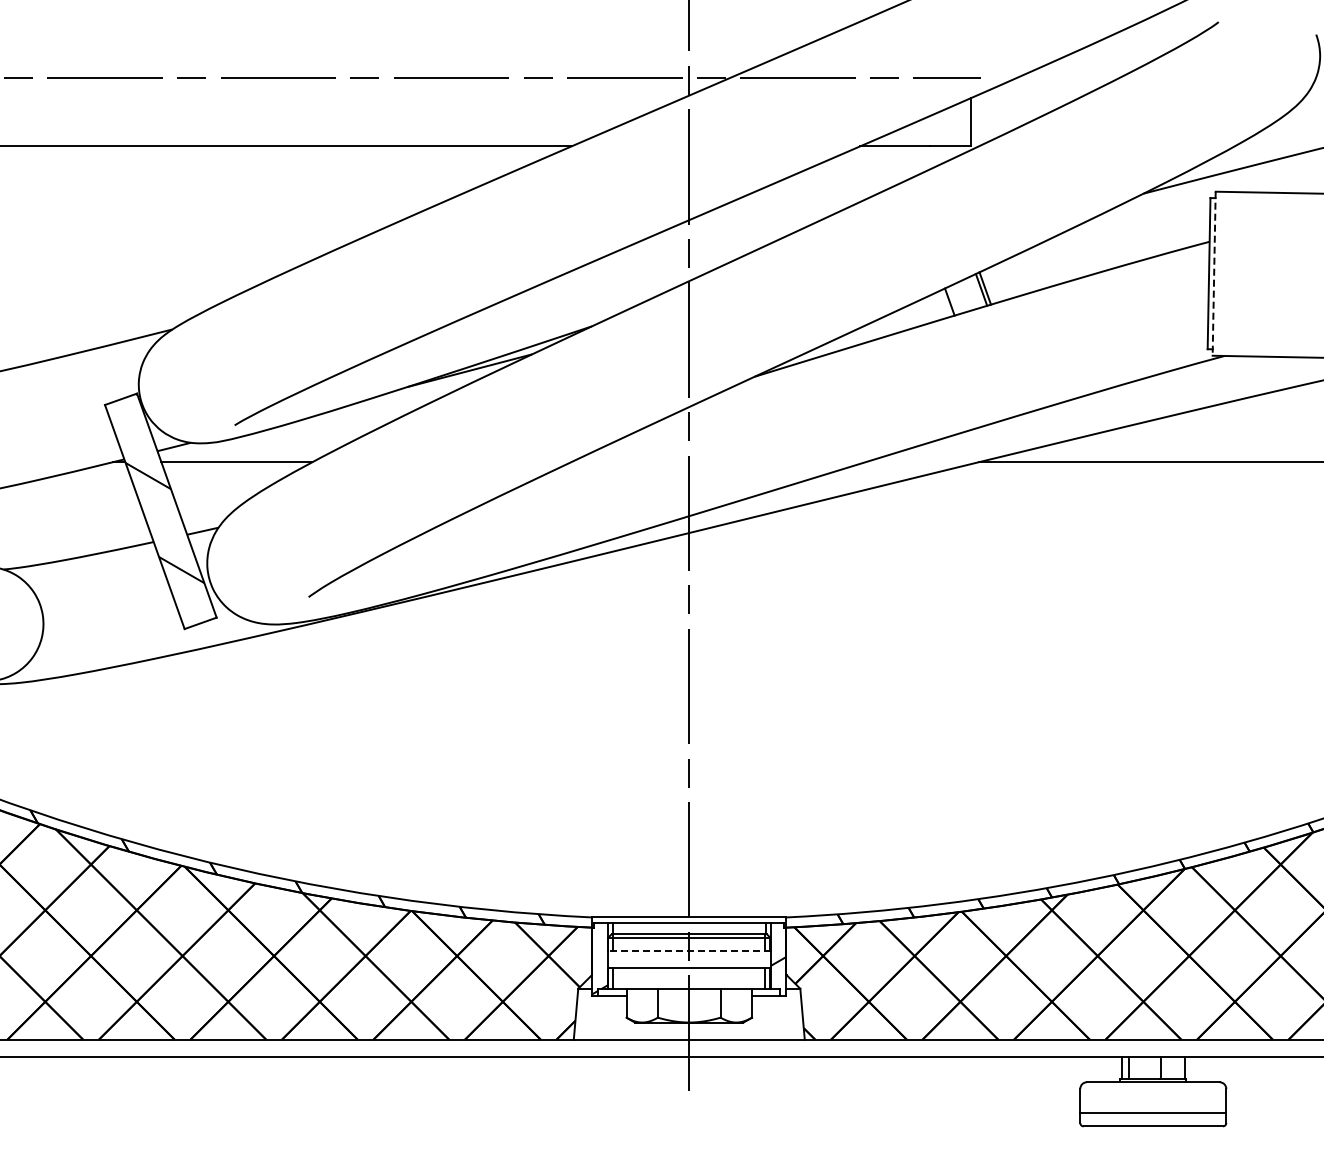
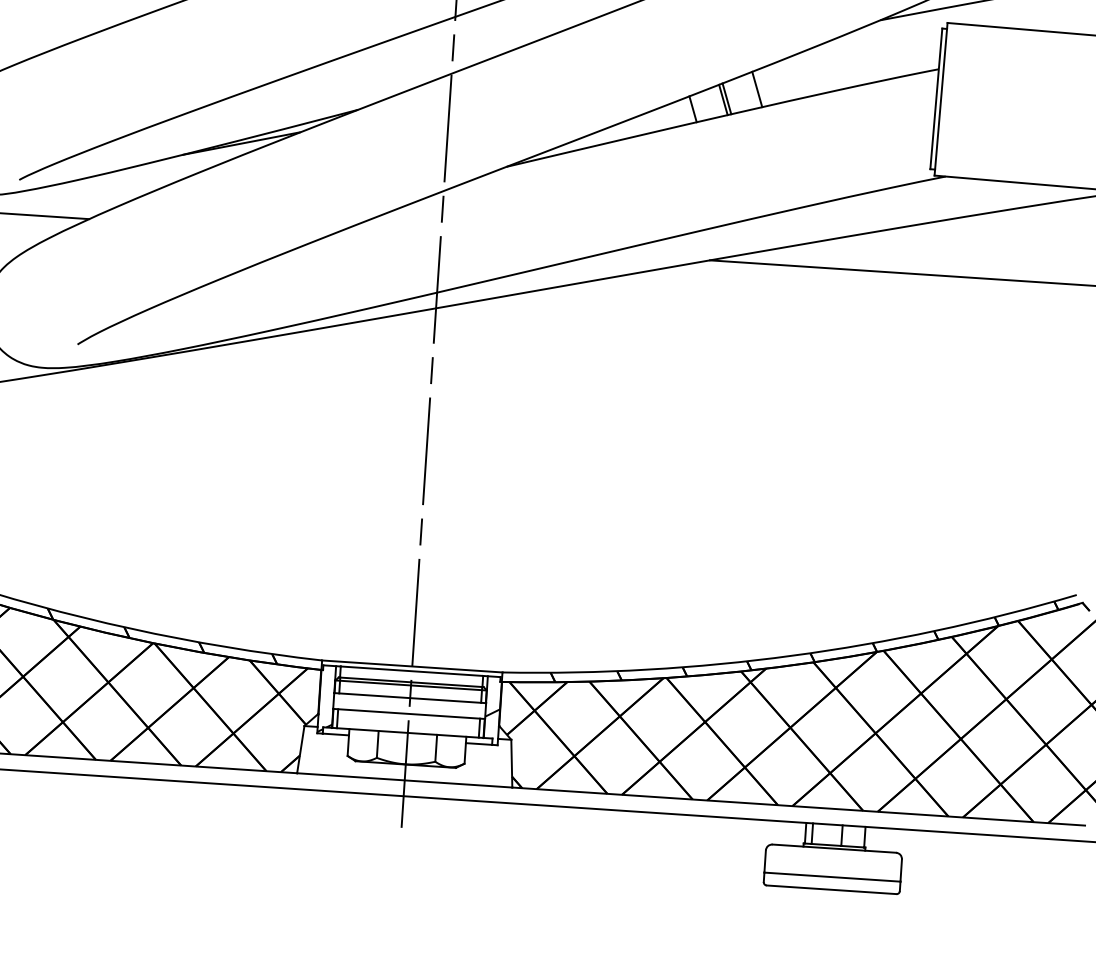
line: (1214, 274) -> (941, 100), dashed -> solid
line: (1016, 275) -> (756, 88), added
line: (689, 951) -> (410, 698), dashed -> solid

